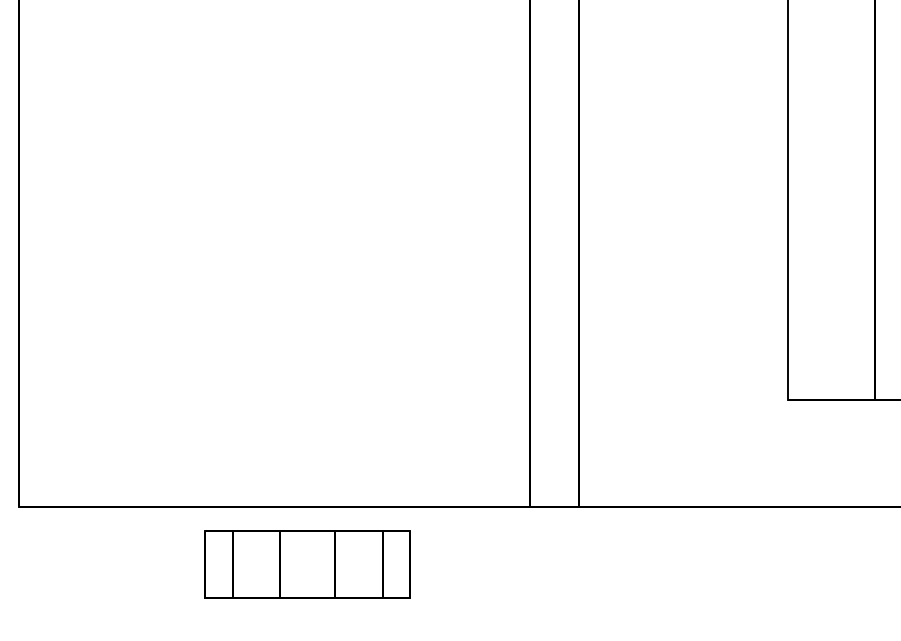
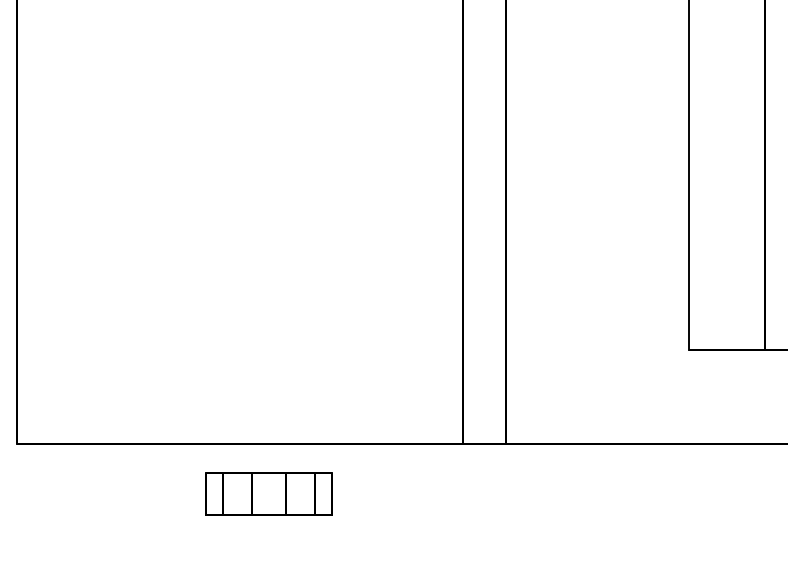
part: (307, 564) -> (268, 493), size x0.7

